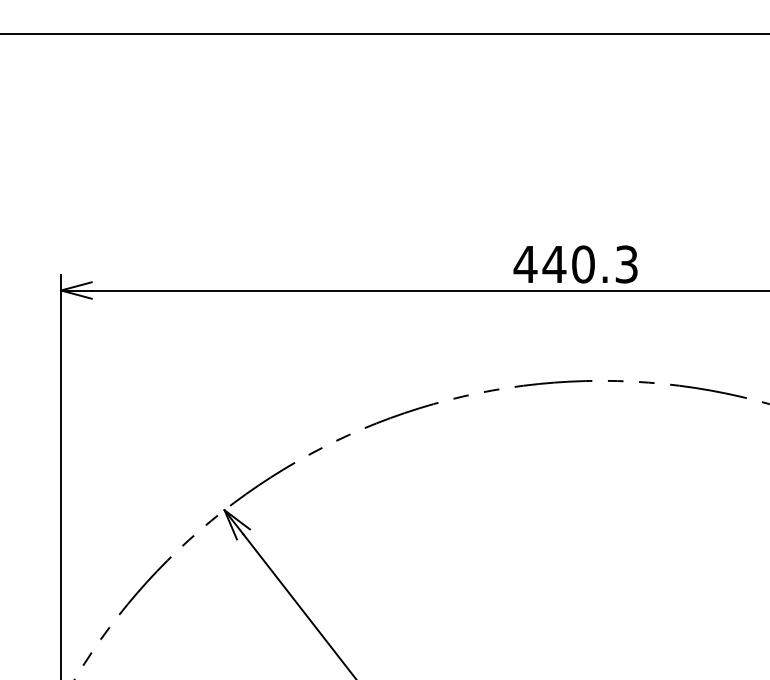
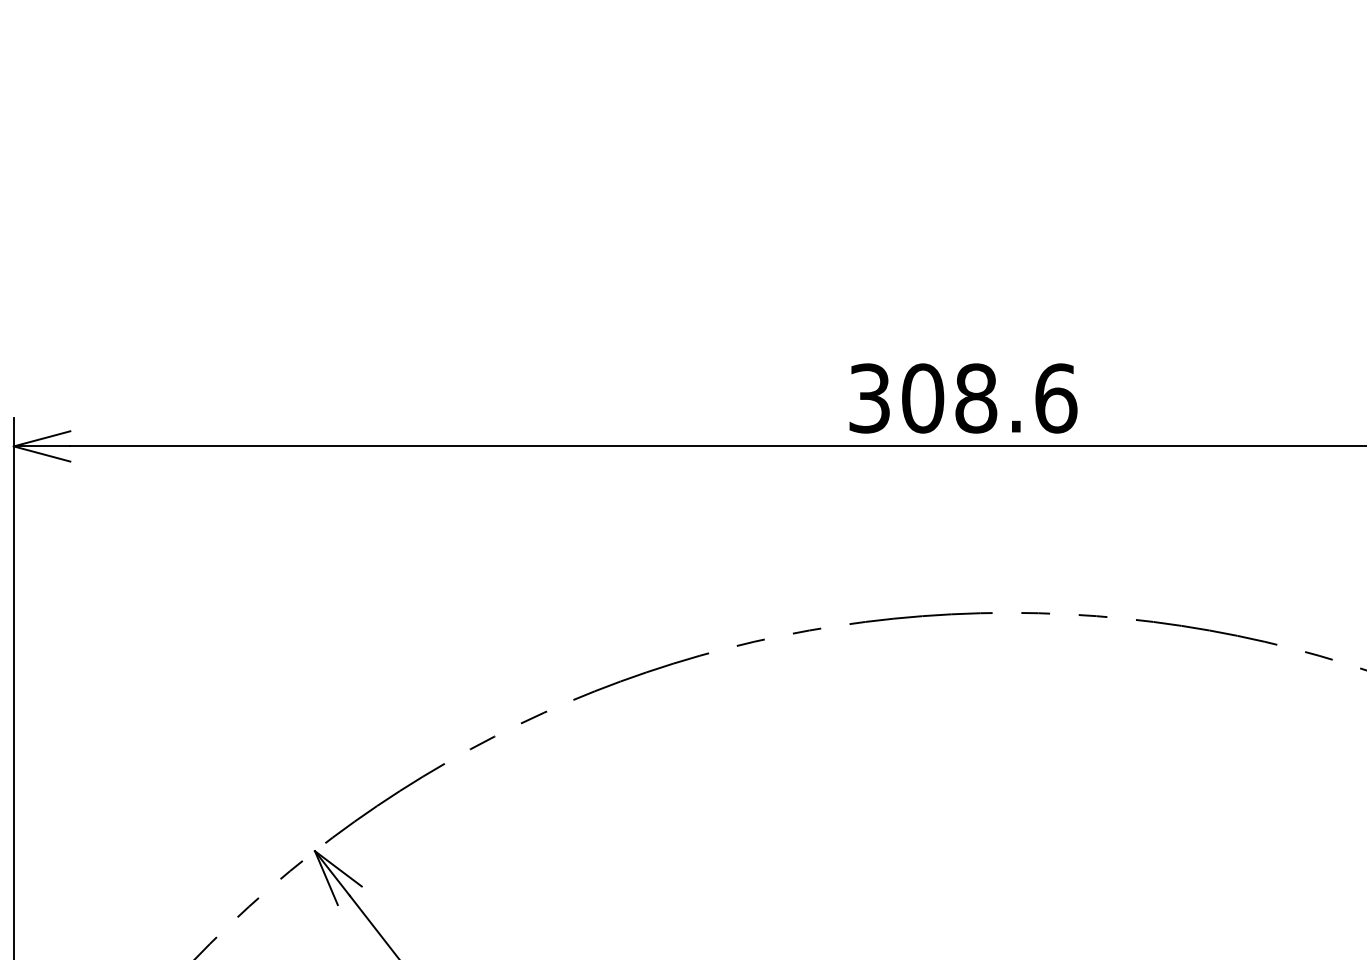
text: (575, 264) -> (961, 398), 440.3 -> 308.6

